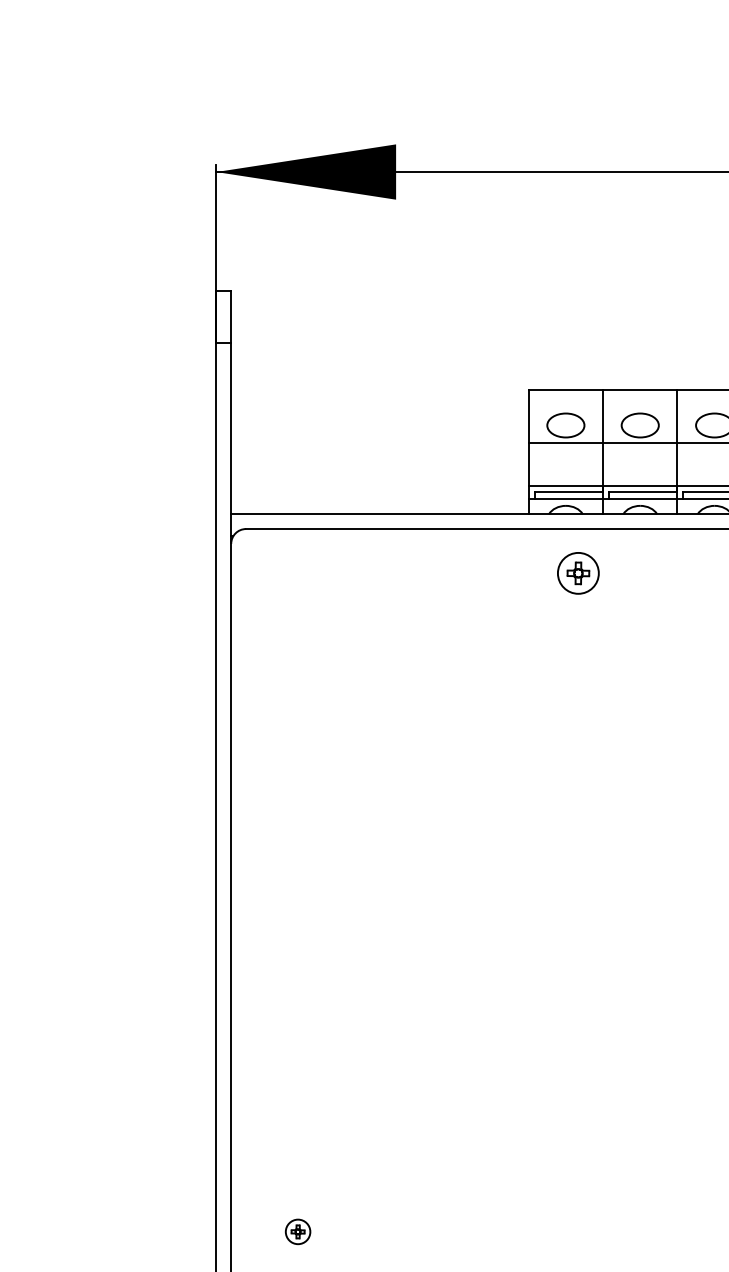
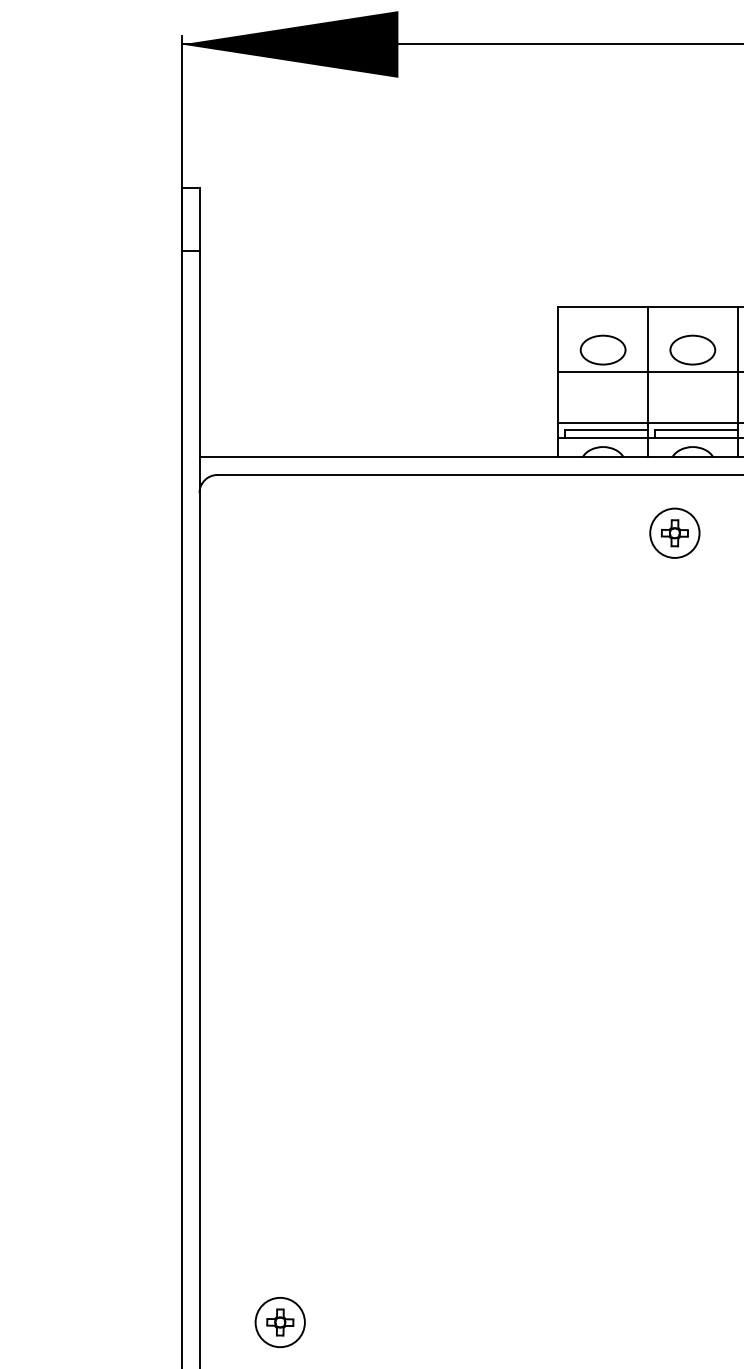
part: (578, 573) -> (675, 533), moved
part: (297, 1231) -> (279, 1322), size x1.67

